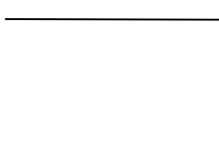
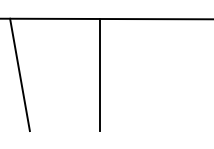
line: (31, 76) -> (19, 74), added
line: (113, 77) -> (99, 75), added

